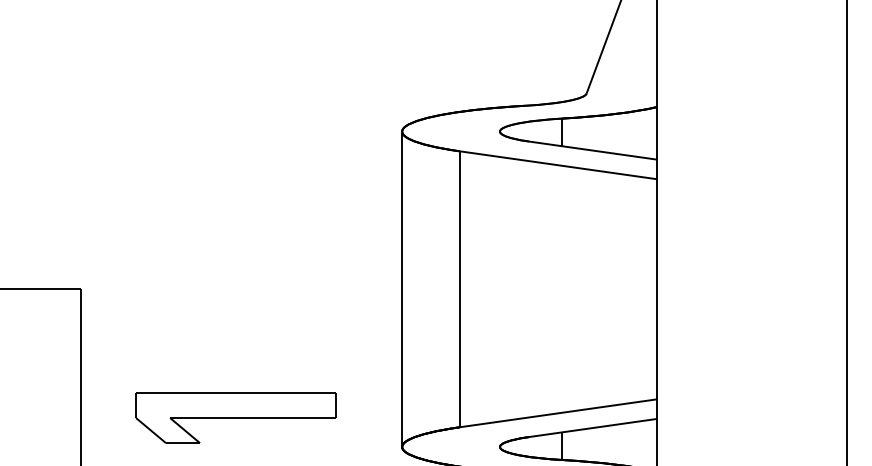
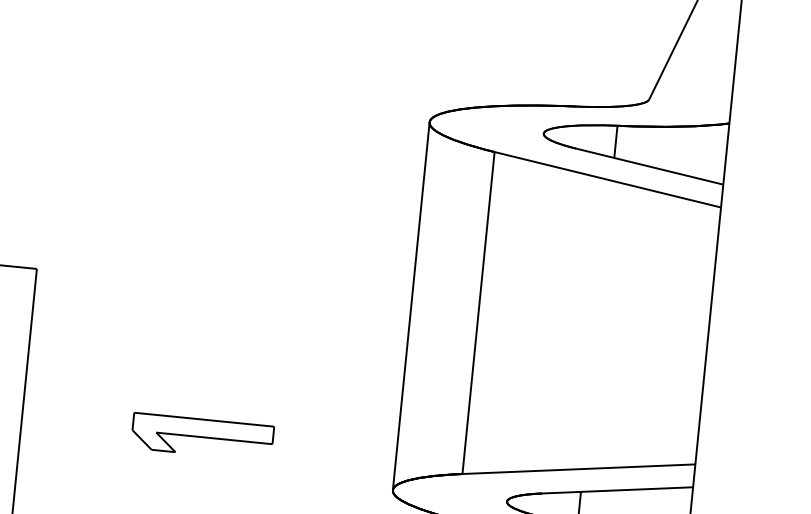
part: (235, 417) -> (201, 436), size x0.6

